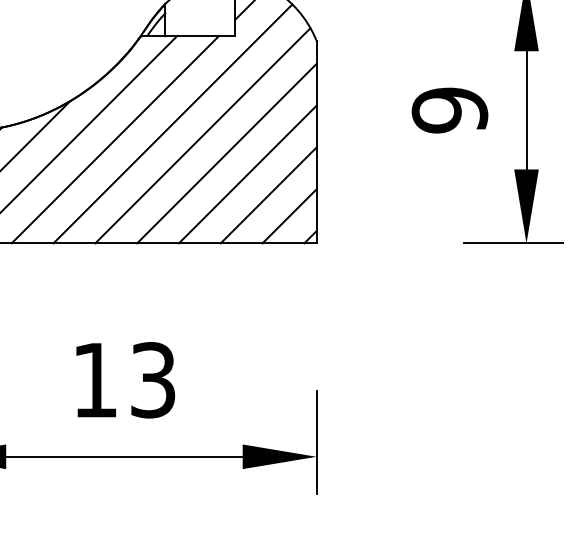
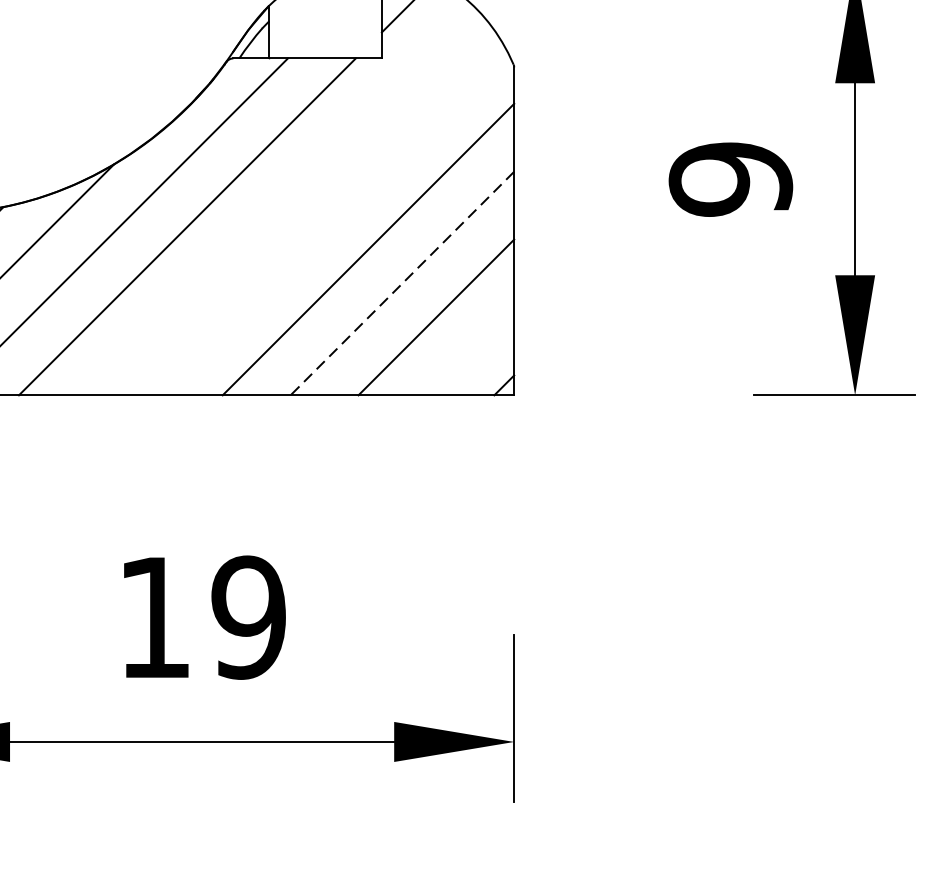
line: (172, 123) -> (280, 200), removed
line: (202, 135) -> (328, 220), removed
line: (247, 174) -> (401, 283), solid -> dashed
line: (289, 216) -> (470, 351), removed
text: (152, 380) -> (247, 618), 13 -> 19

